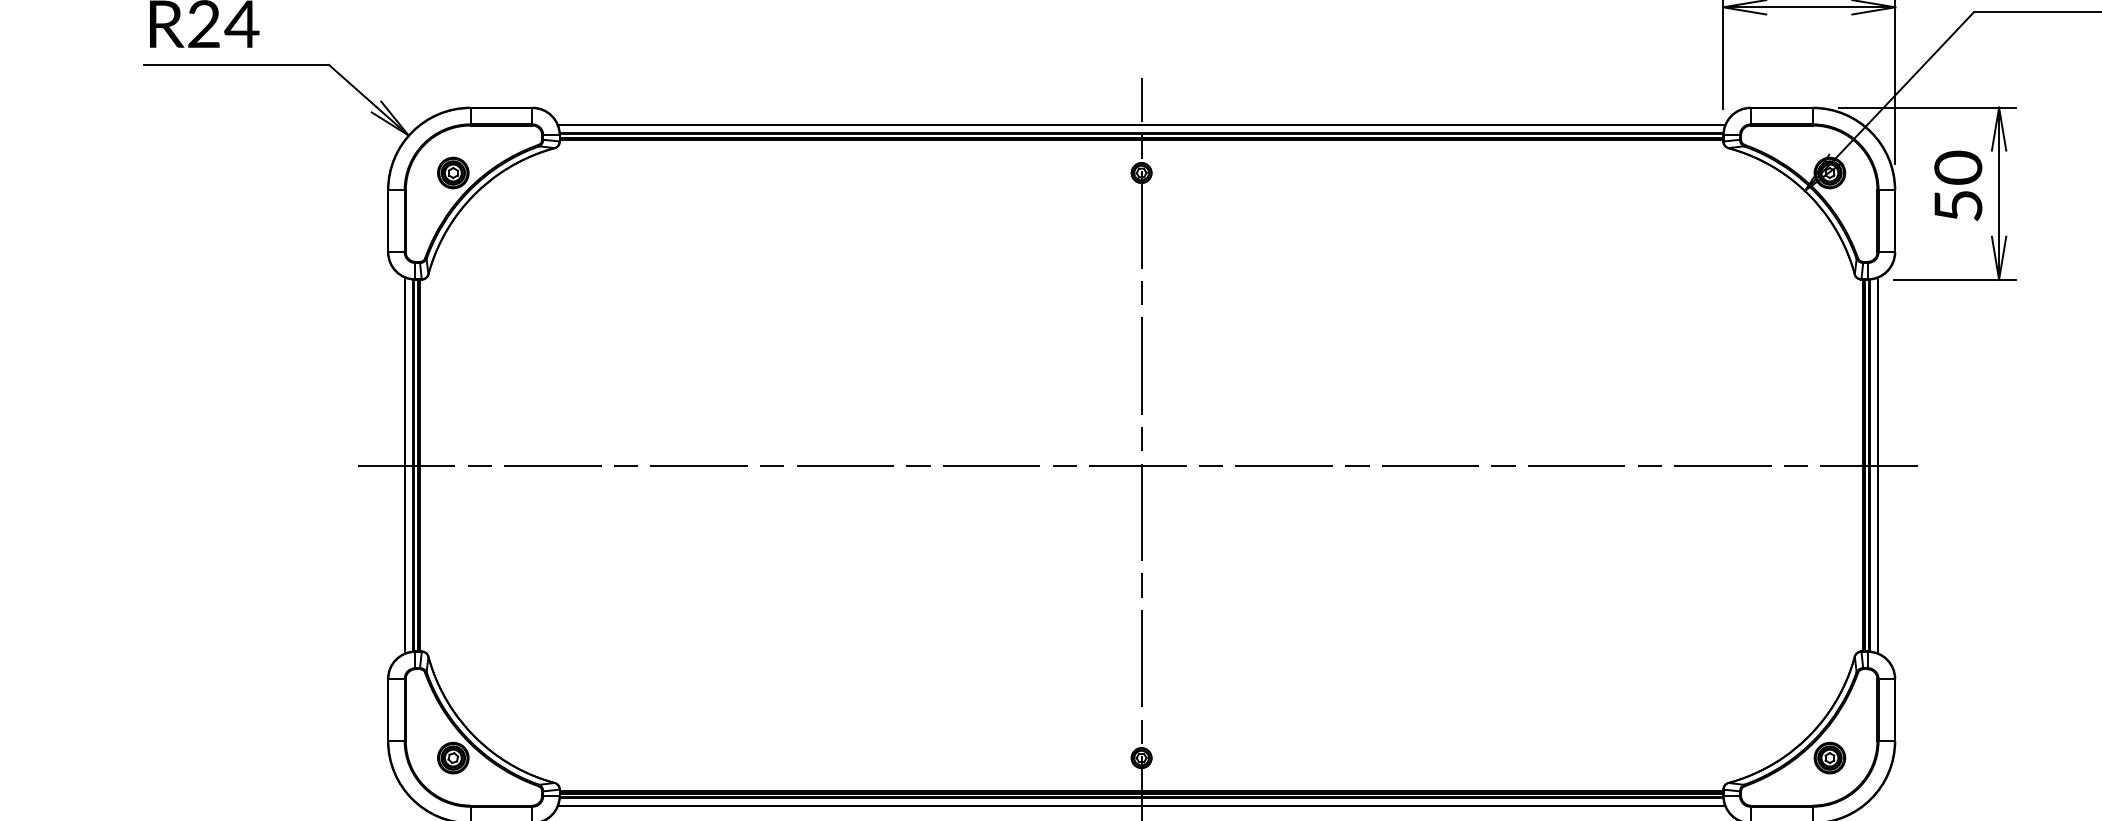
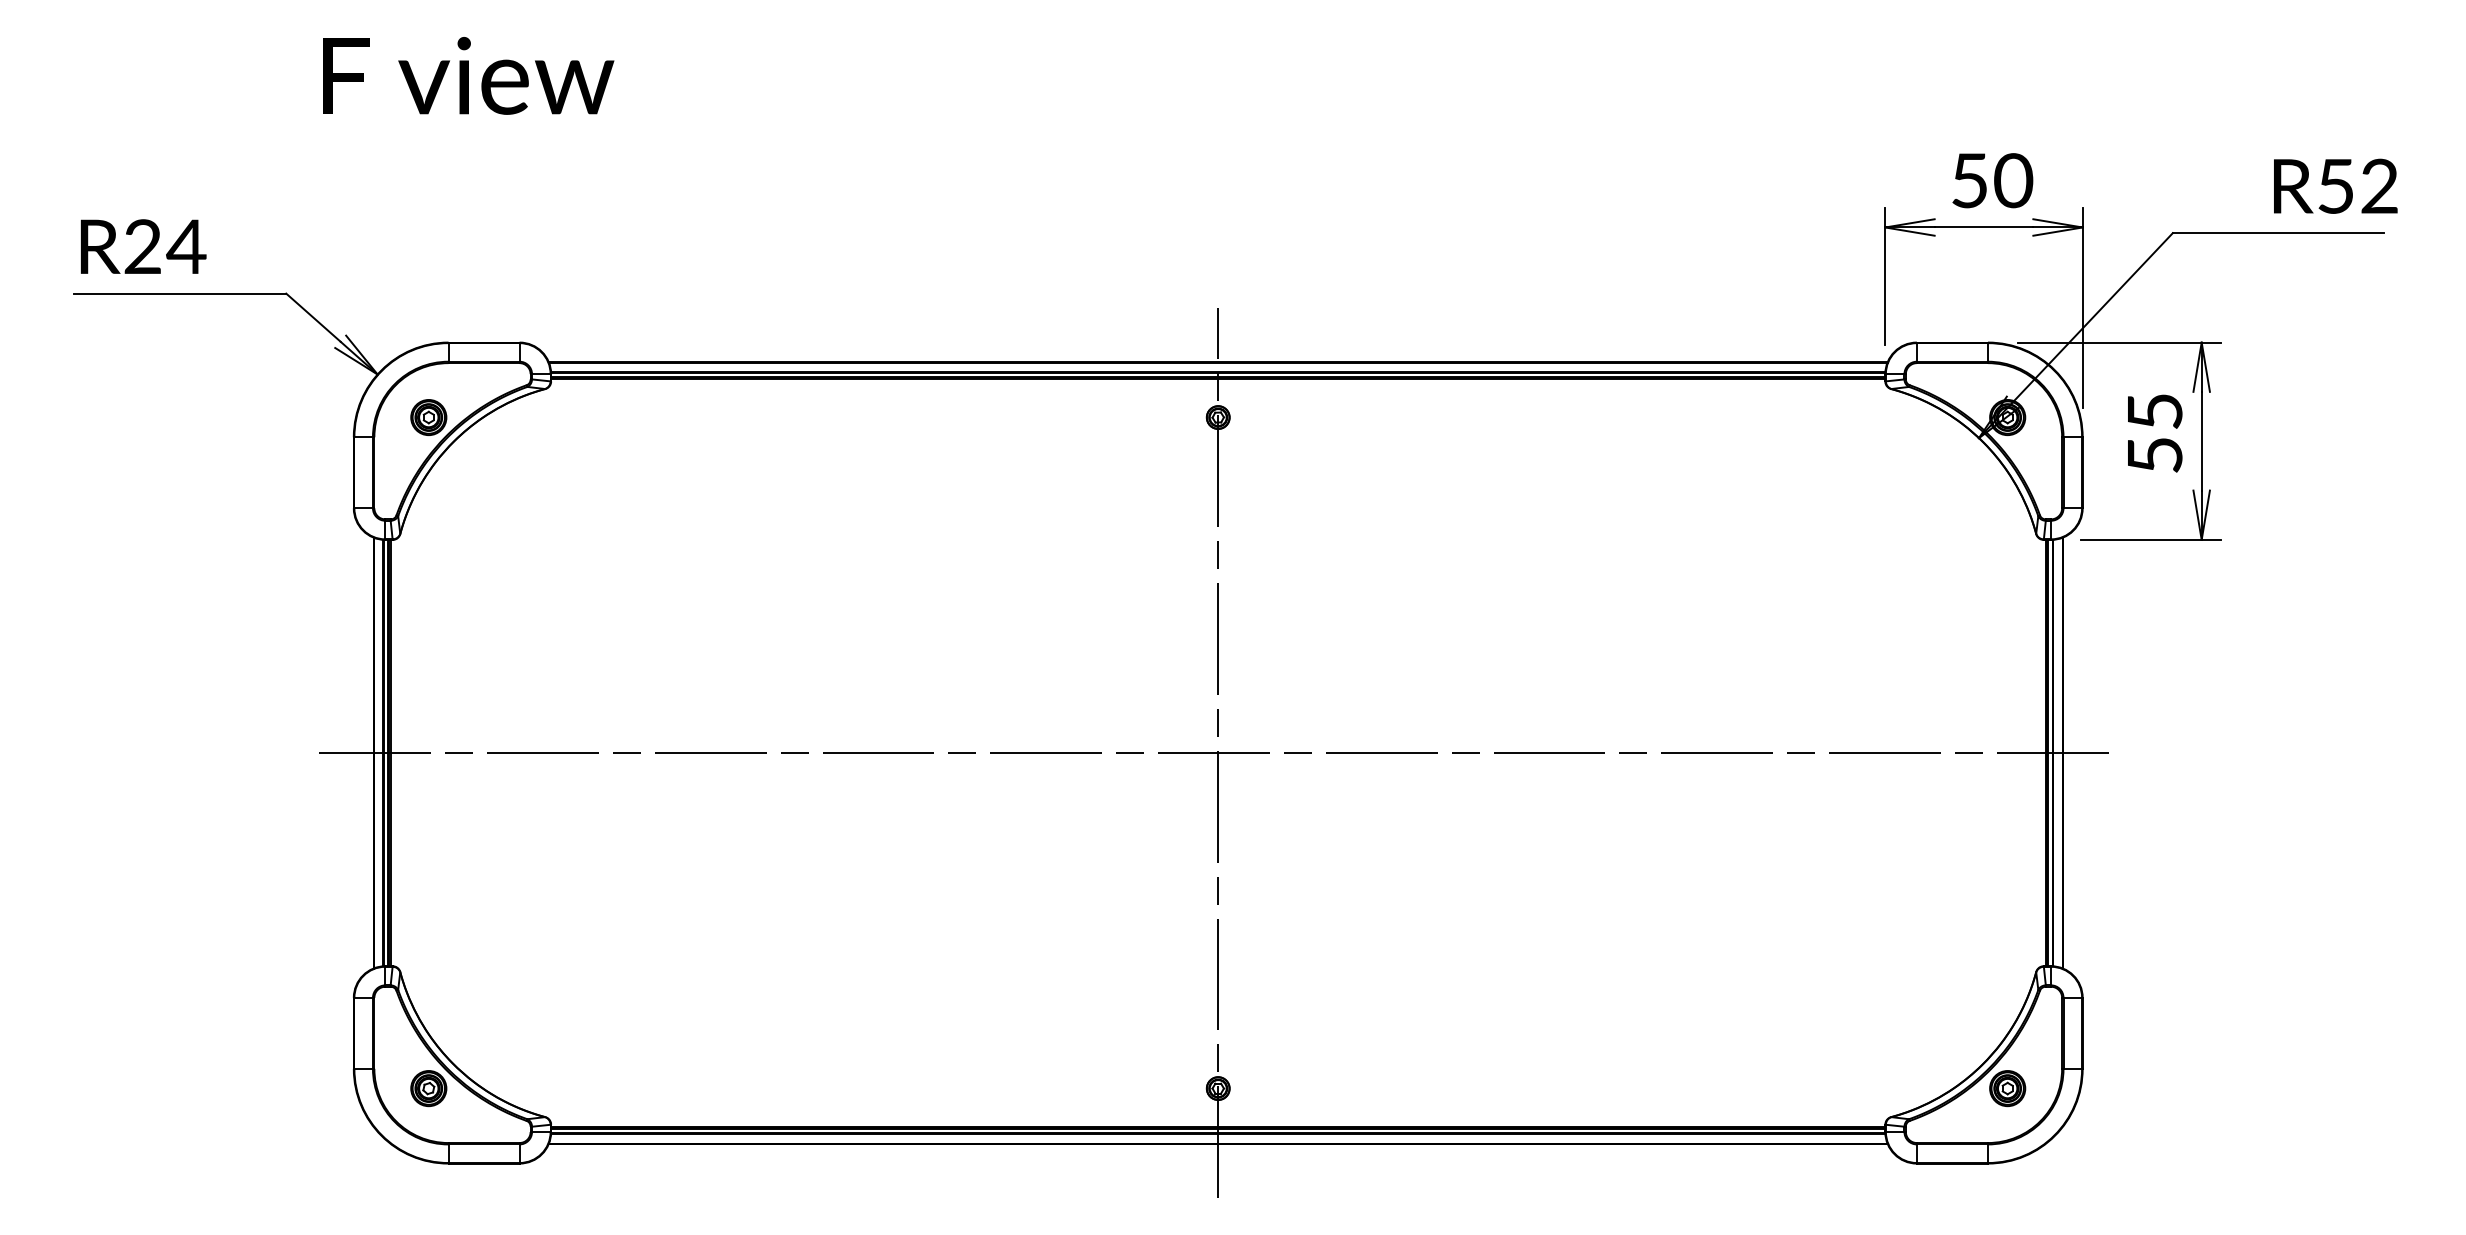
text: (1957, 167) -> (2154, 411), 50 -> 55

